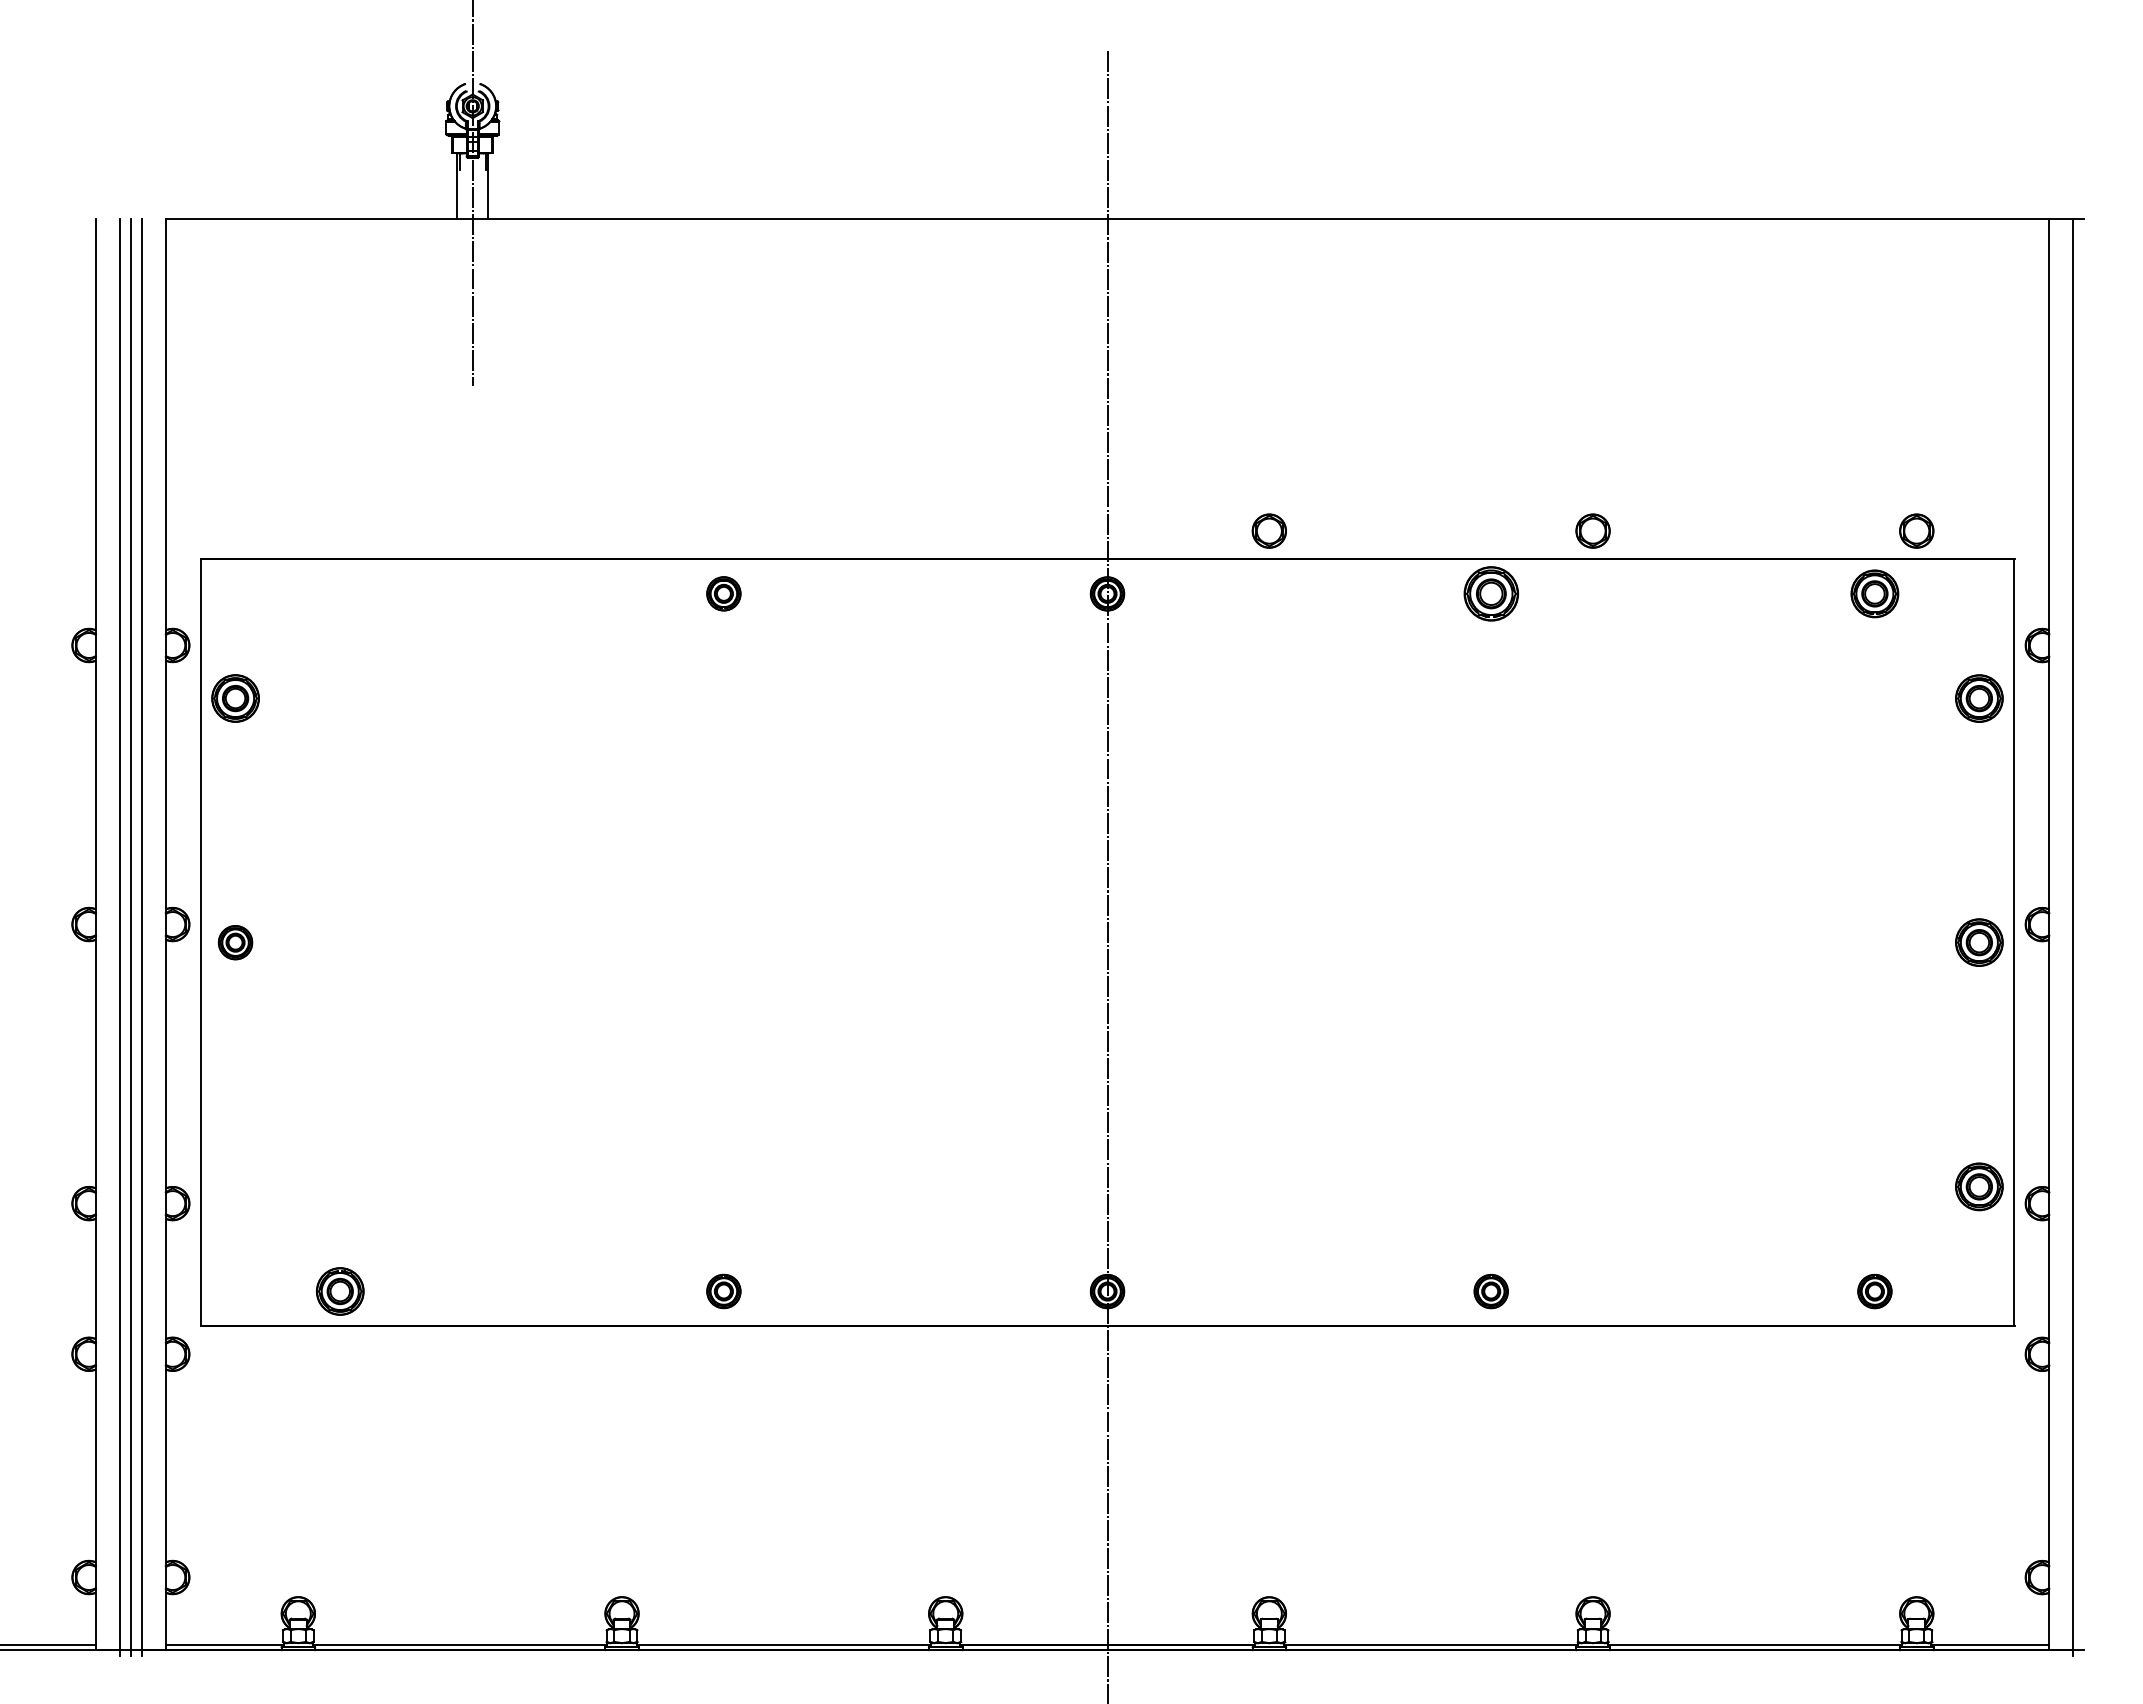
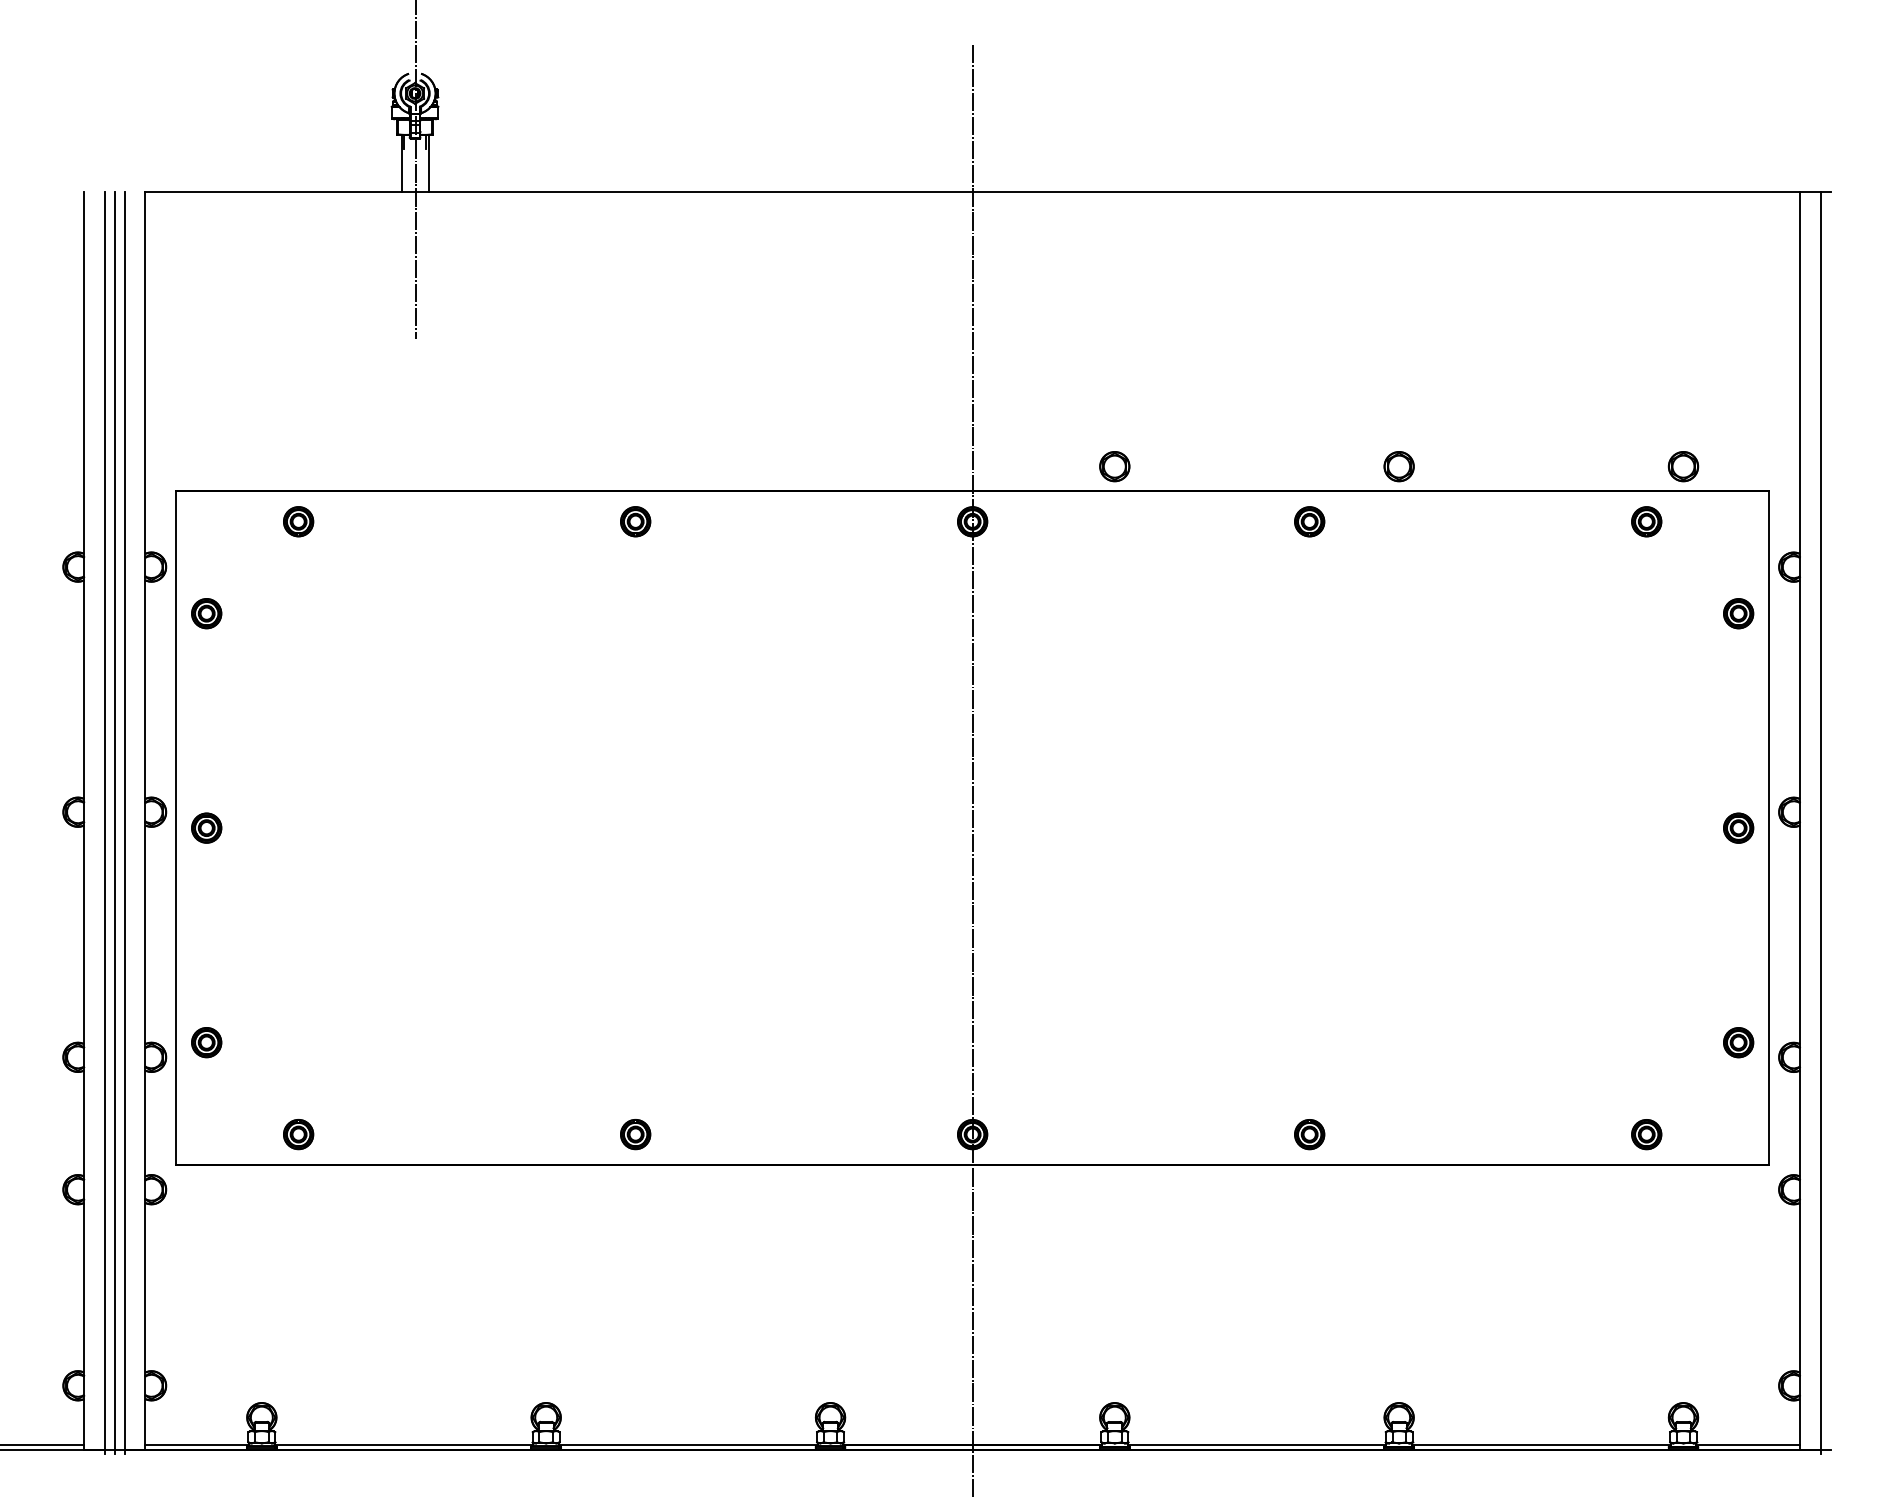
part: (339, 593) -> (298, 521), added
part: (1490, 593) -> (1309, 521), size x0.62
part: (1874, 593) -> (1646, 521), size x0.71
part: (235, 698) -> (206, 613), size x0.71
part: (1979, 698) -> (1738, 613), size x0.71
part: (1979, 942) -> (1738, 827), size x0.71
part: (235, 1186) -> (206, 1042), added
part: (1979, 1186) -> (1738, 1042), size x0.71
part: (339, 1291) -> (298, 1134), size x0.71

